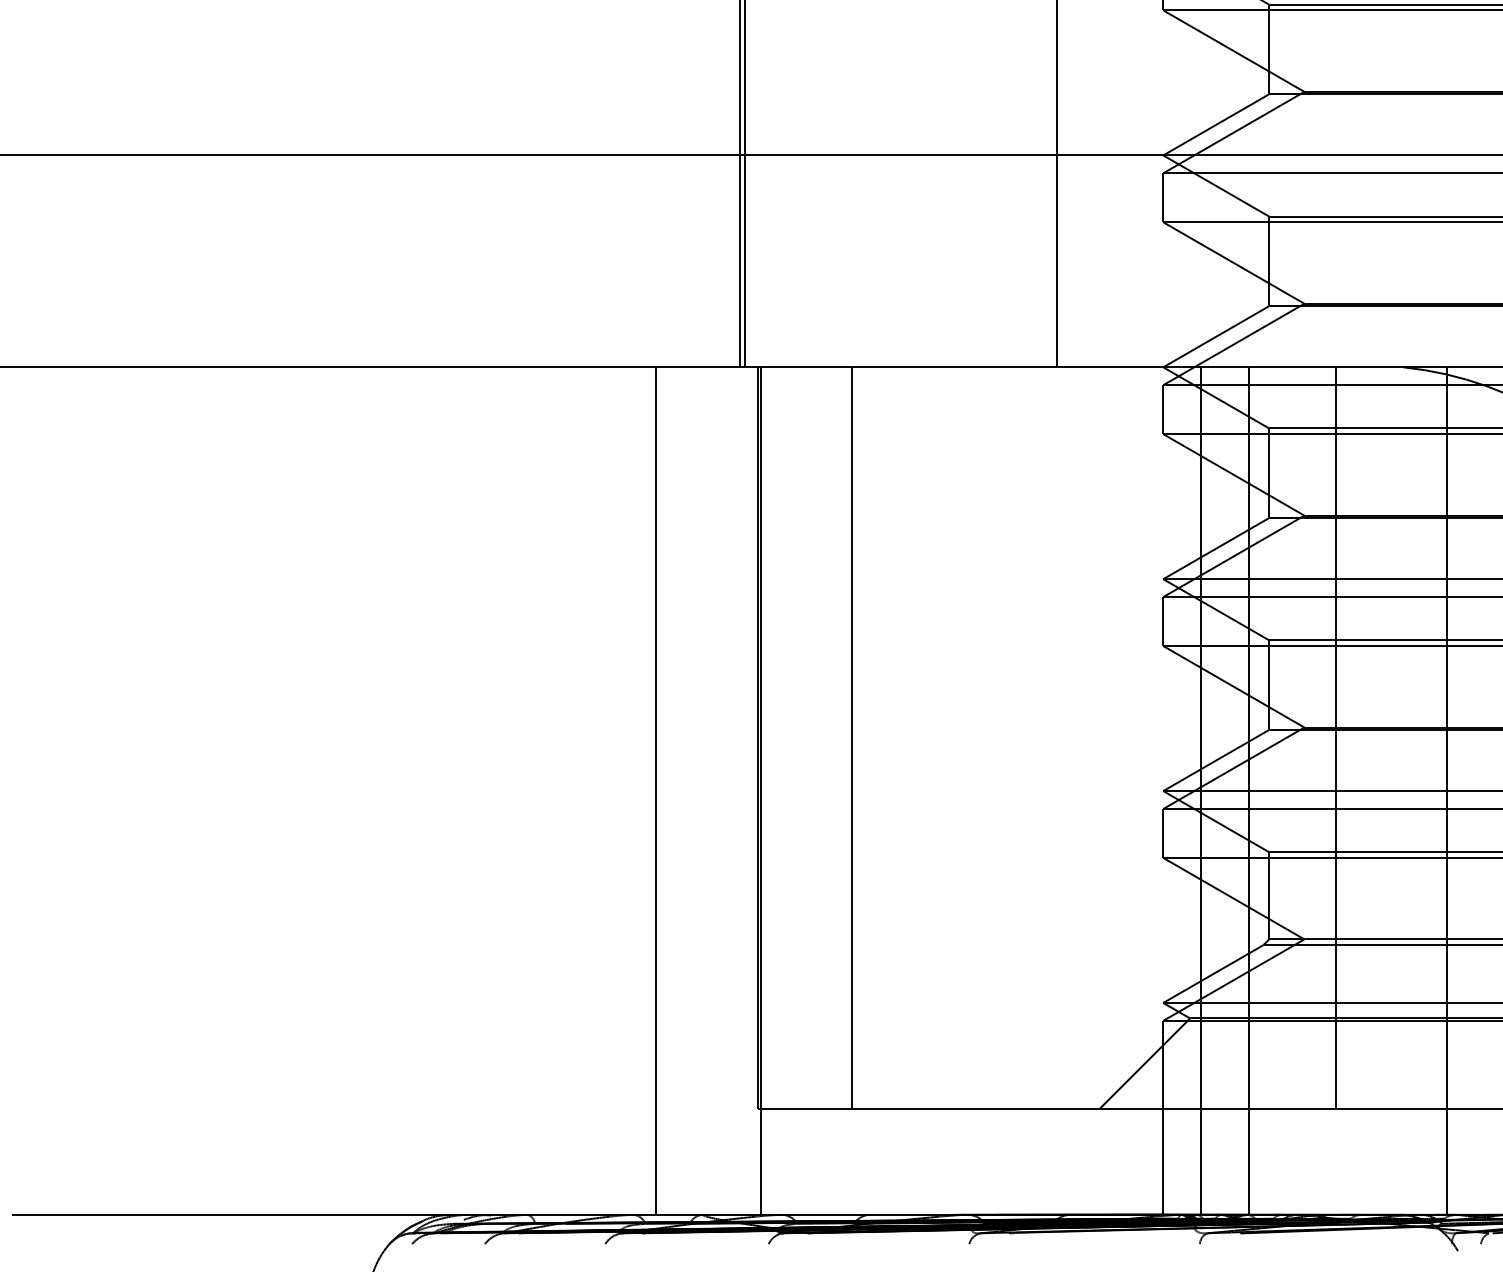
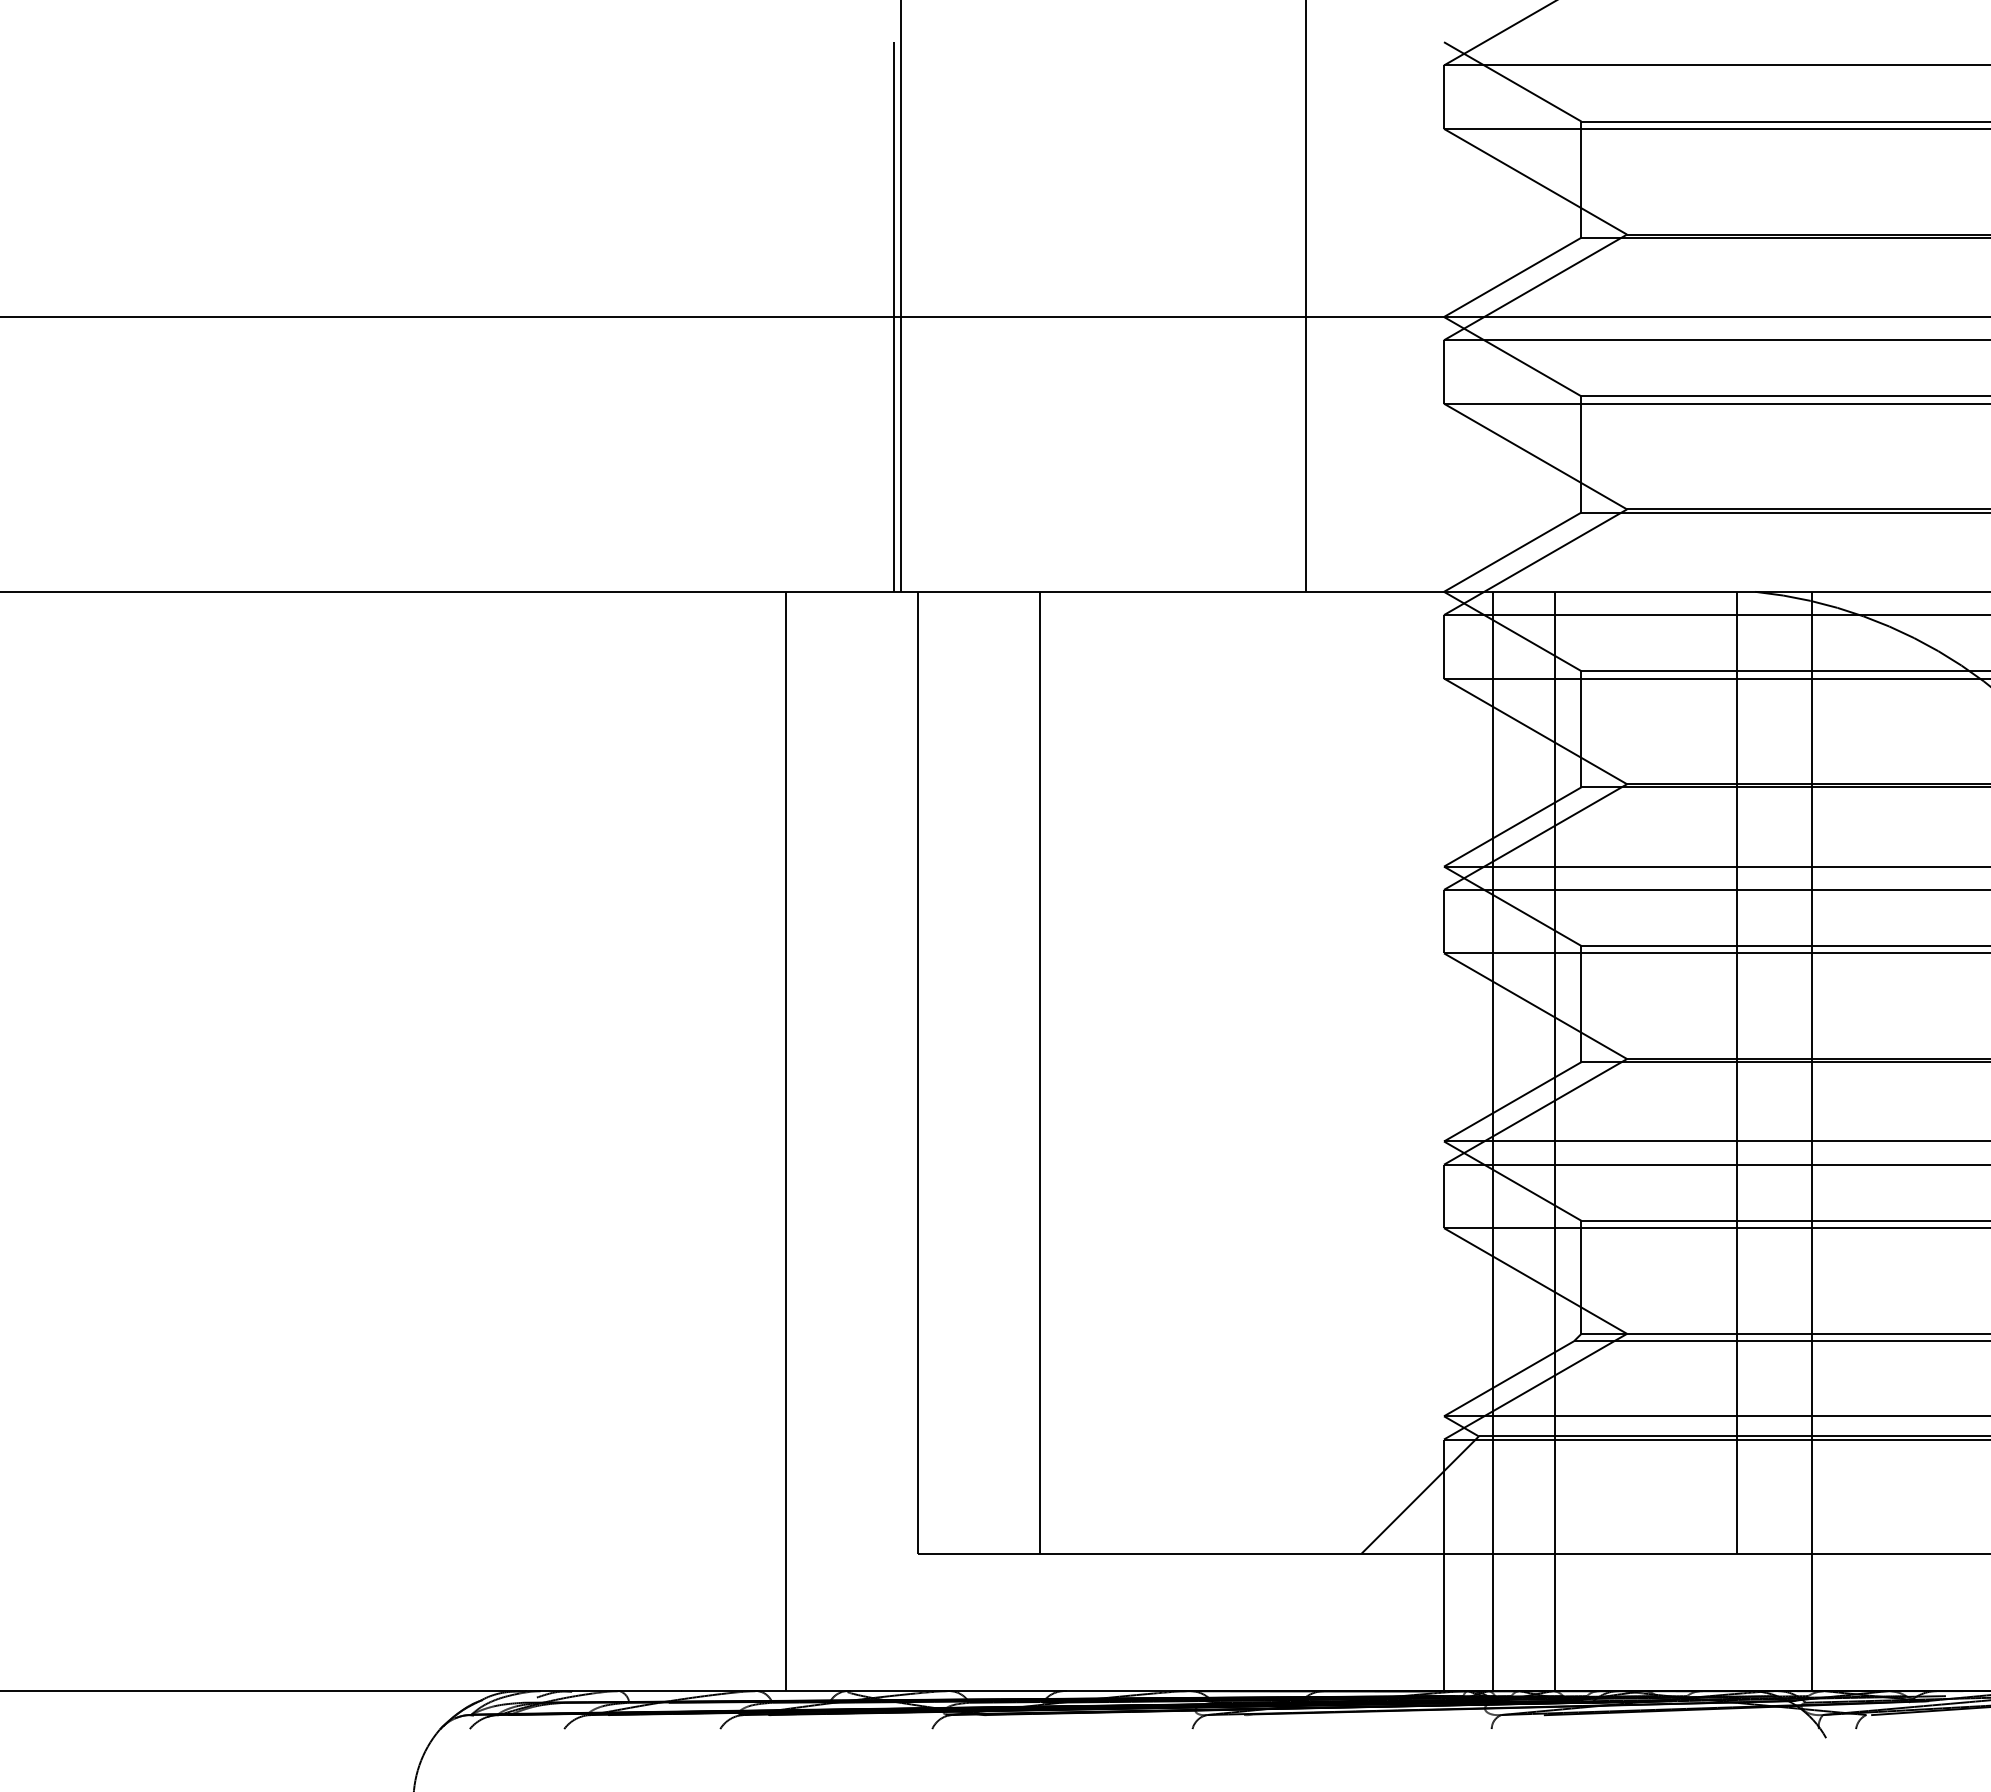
line: (1335, 737) -> (1737, 1072), moved
line: (761, 791) -> (922, 1141), removed

